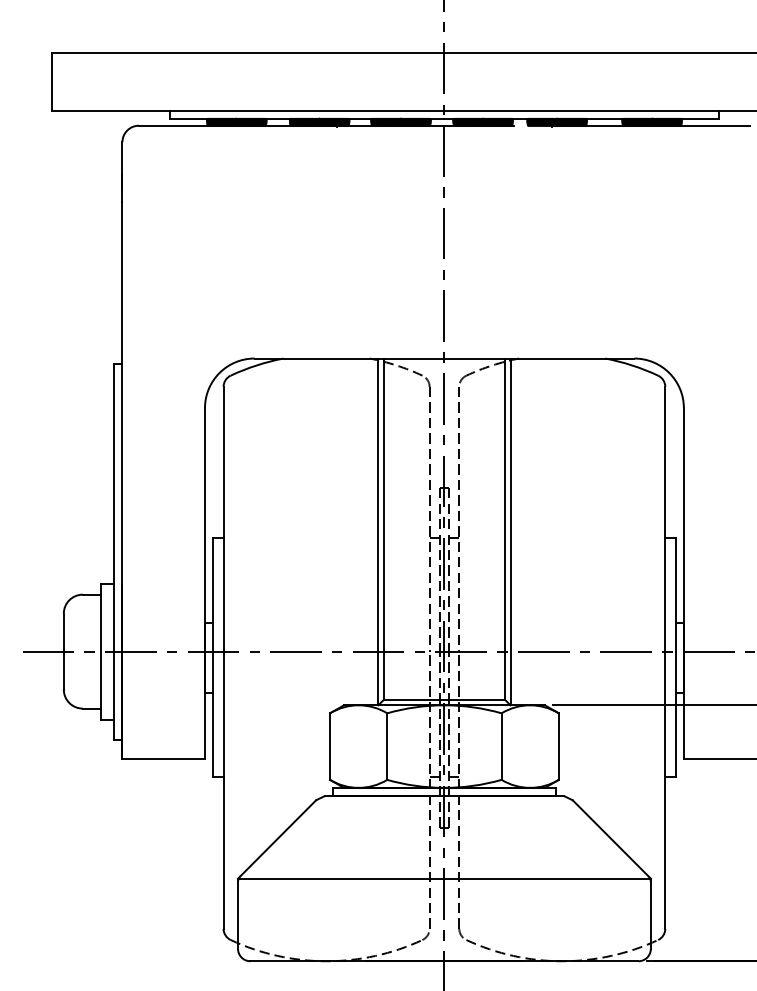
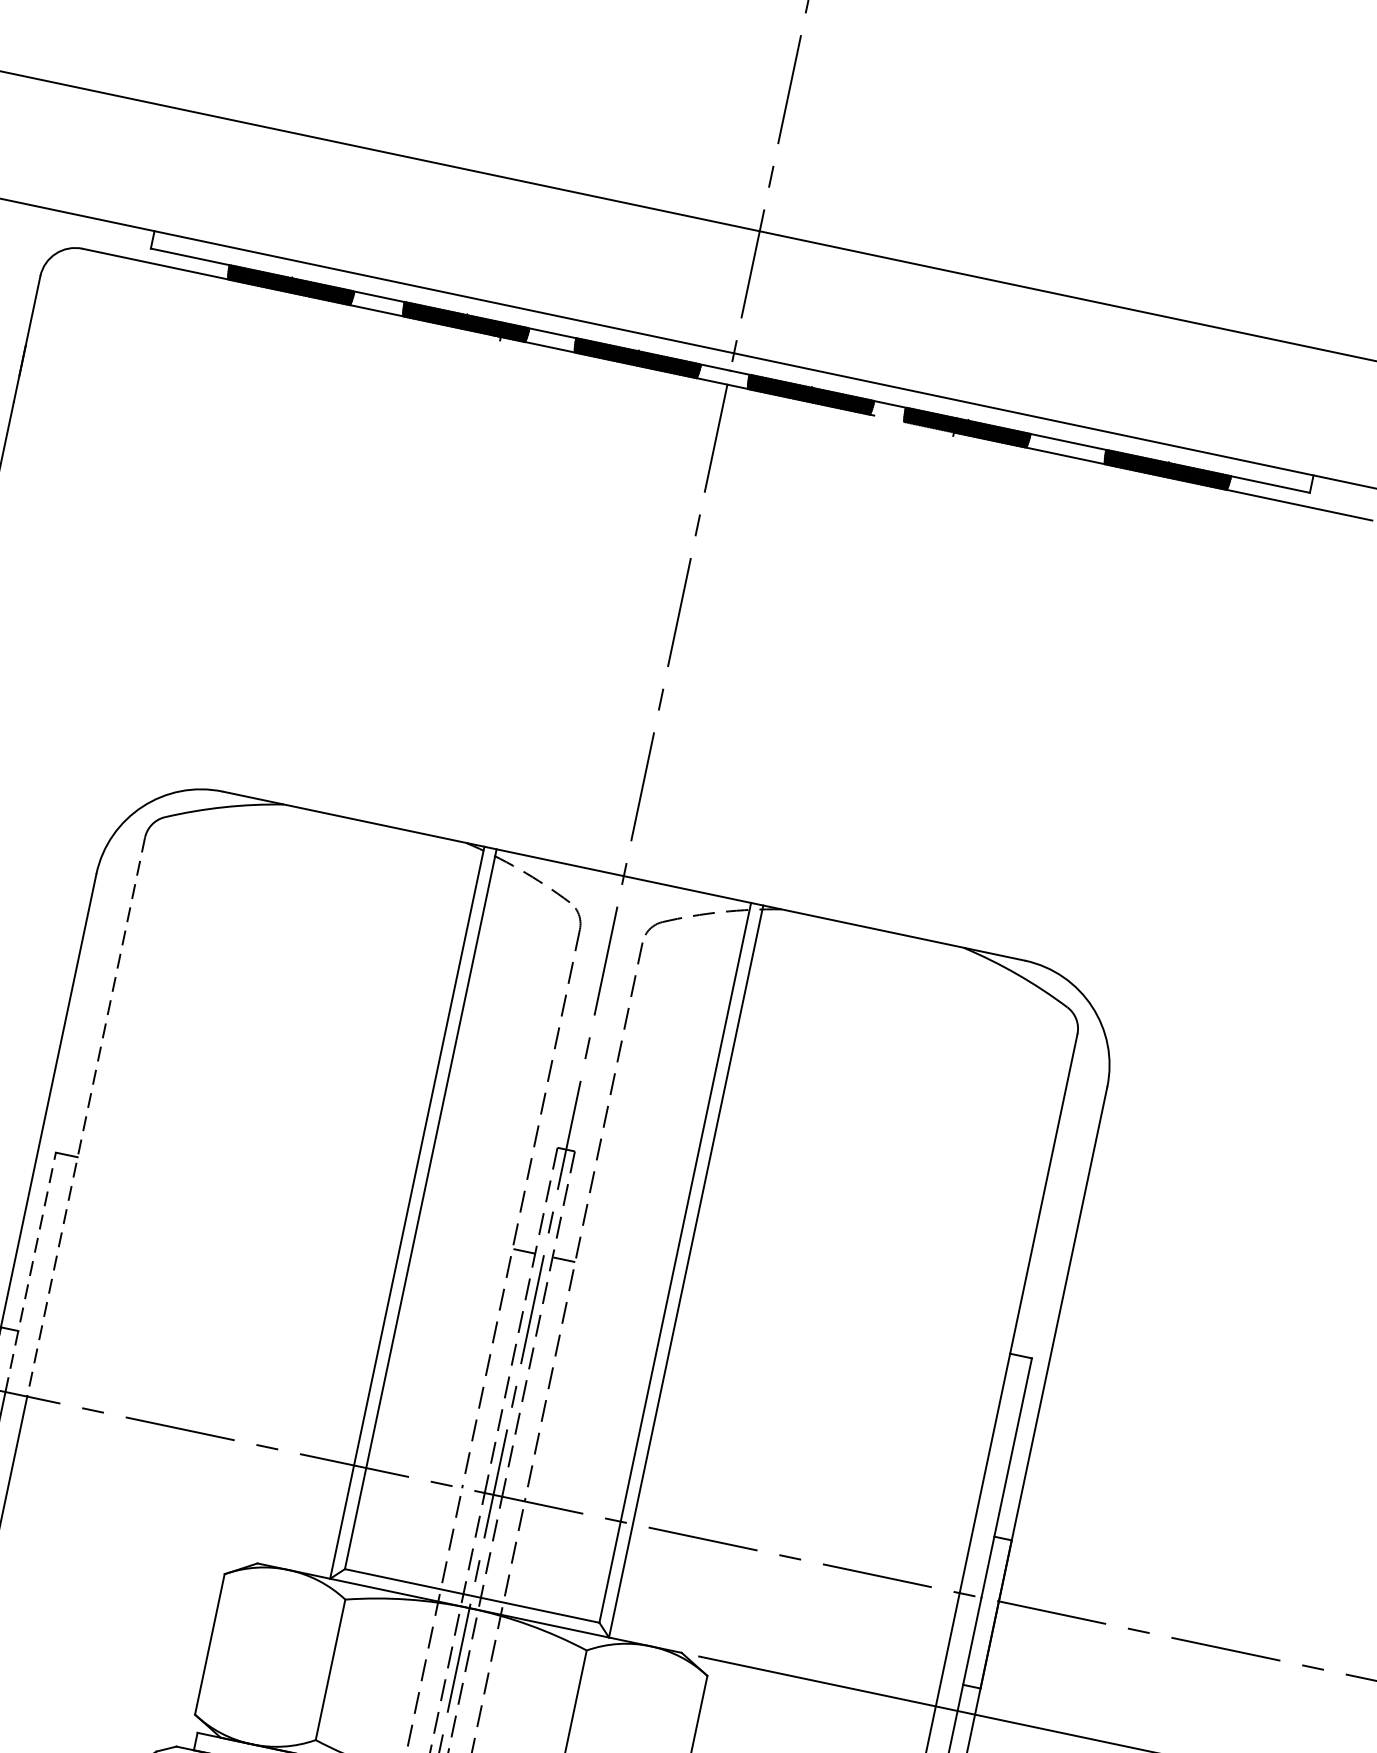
line: (223, 519) -> (85, 1117), solid -> dashed
line: (213, 594) -> (31, 1271), solid -> dashed

